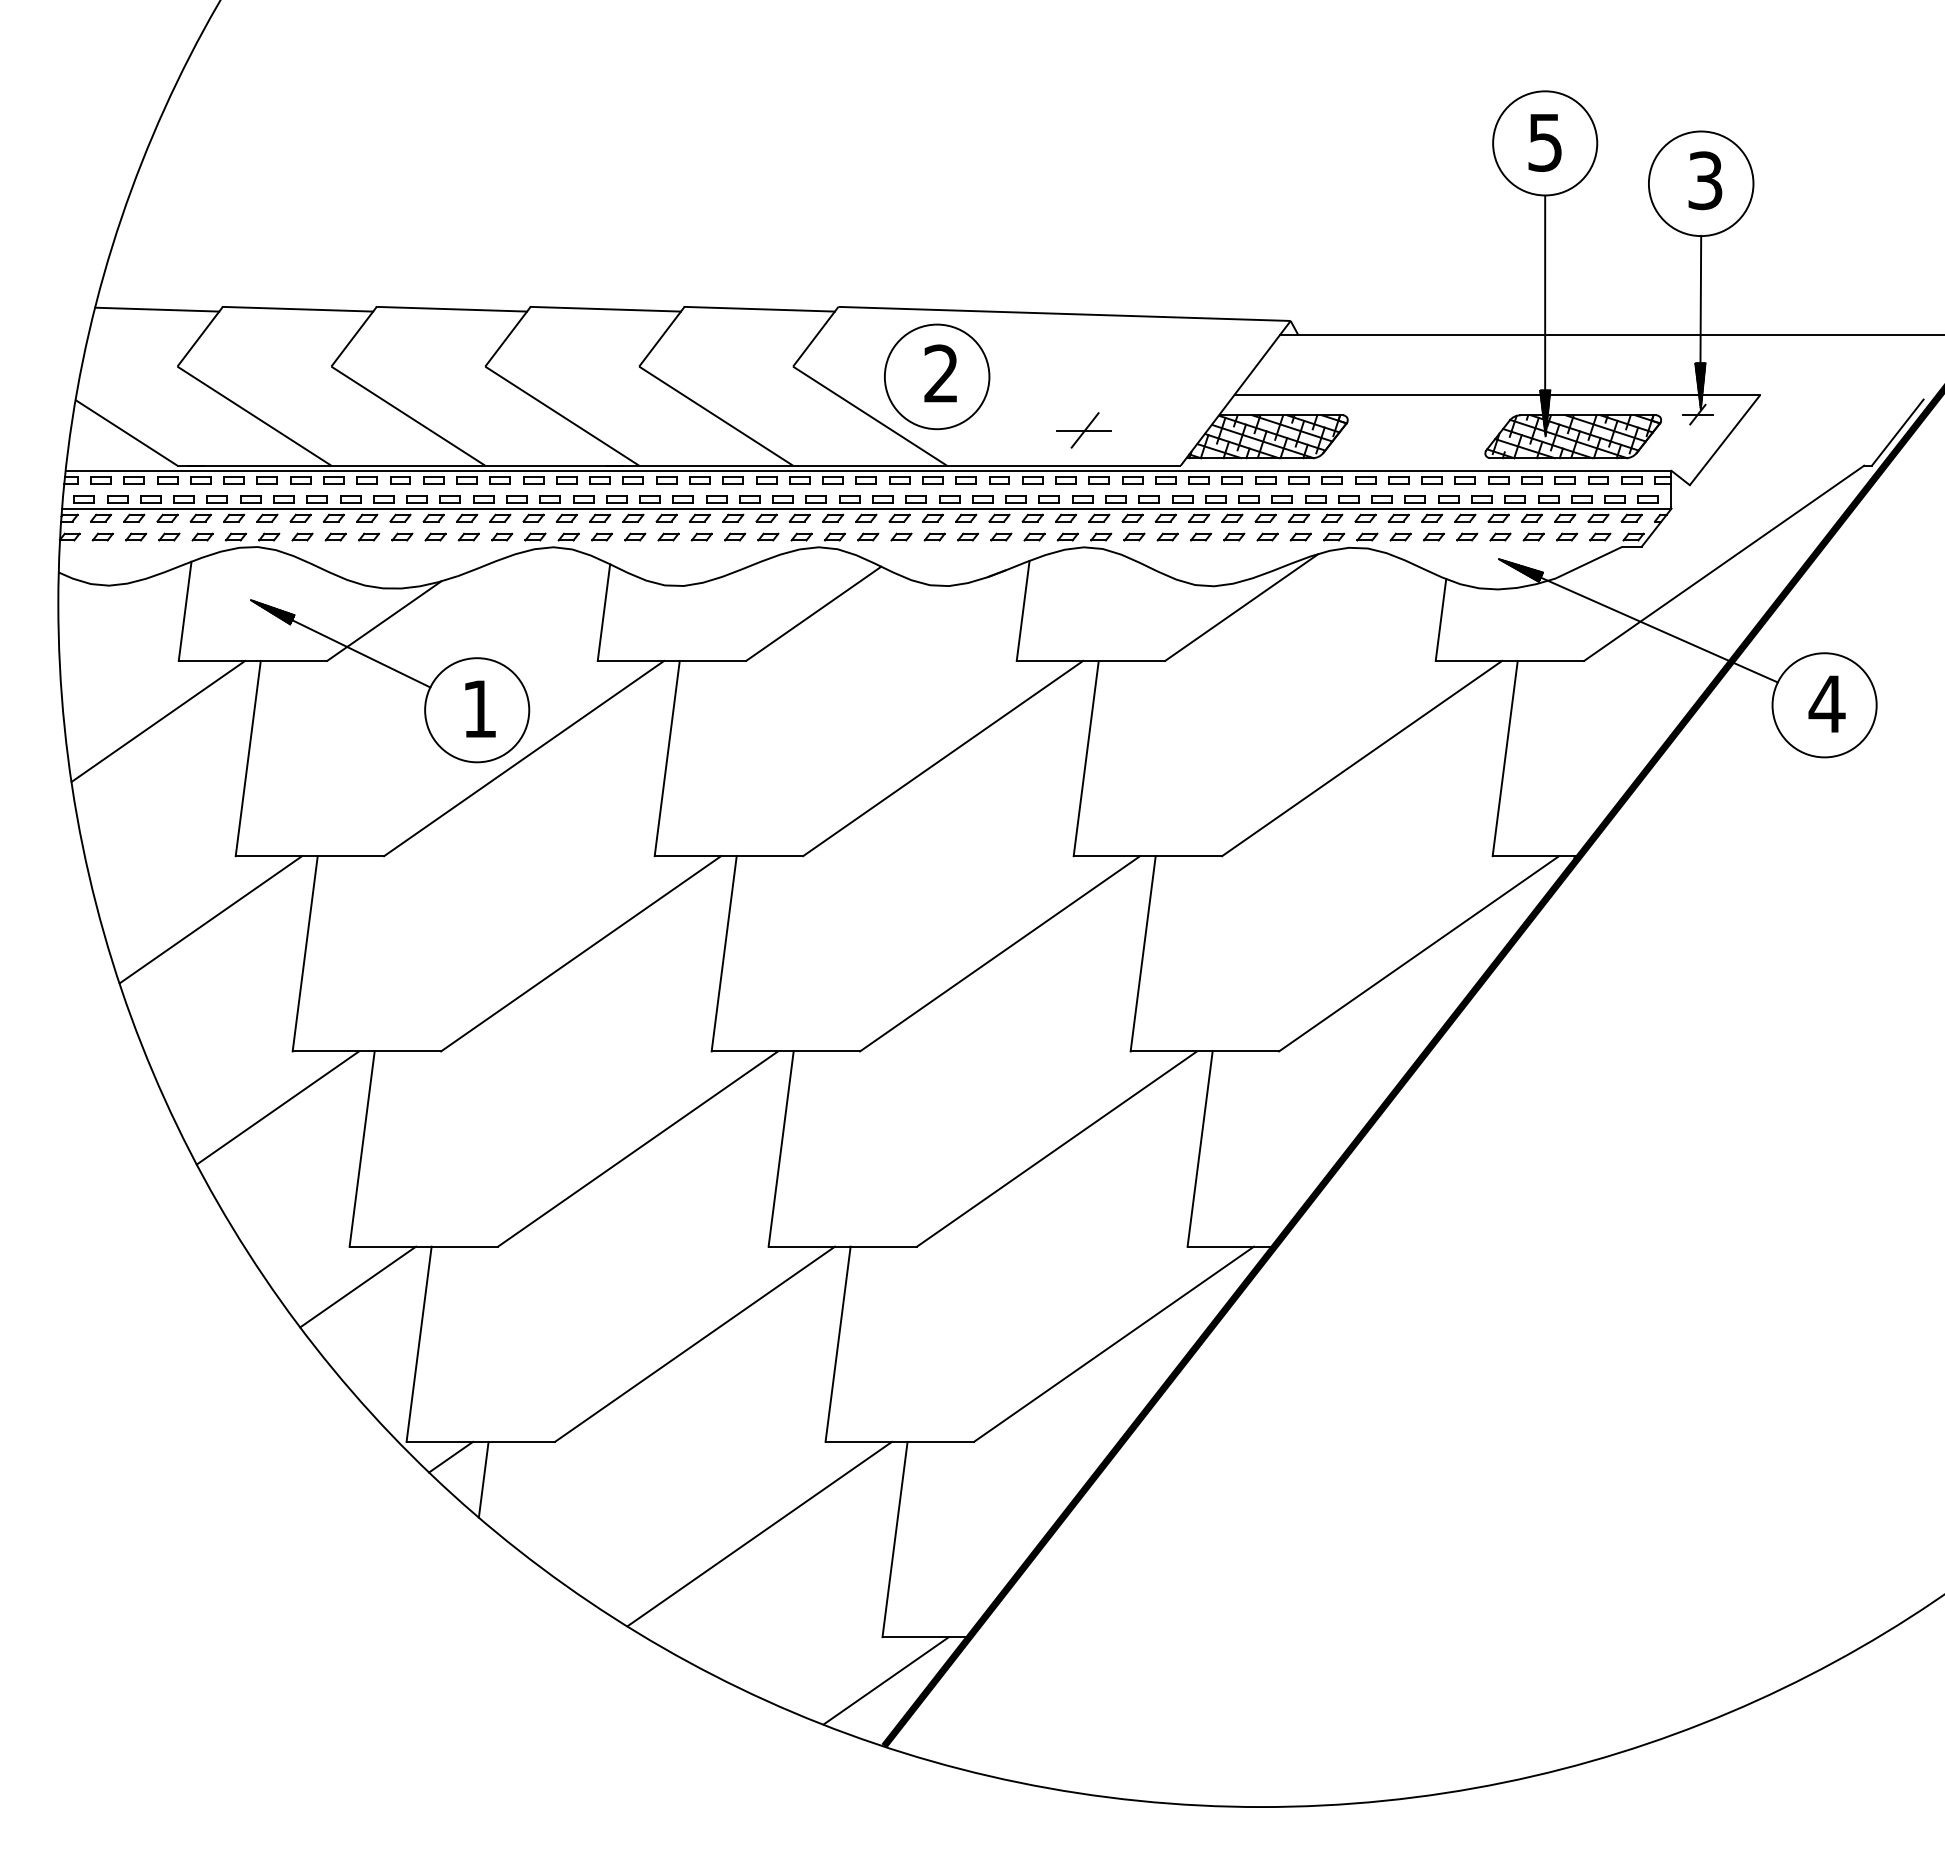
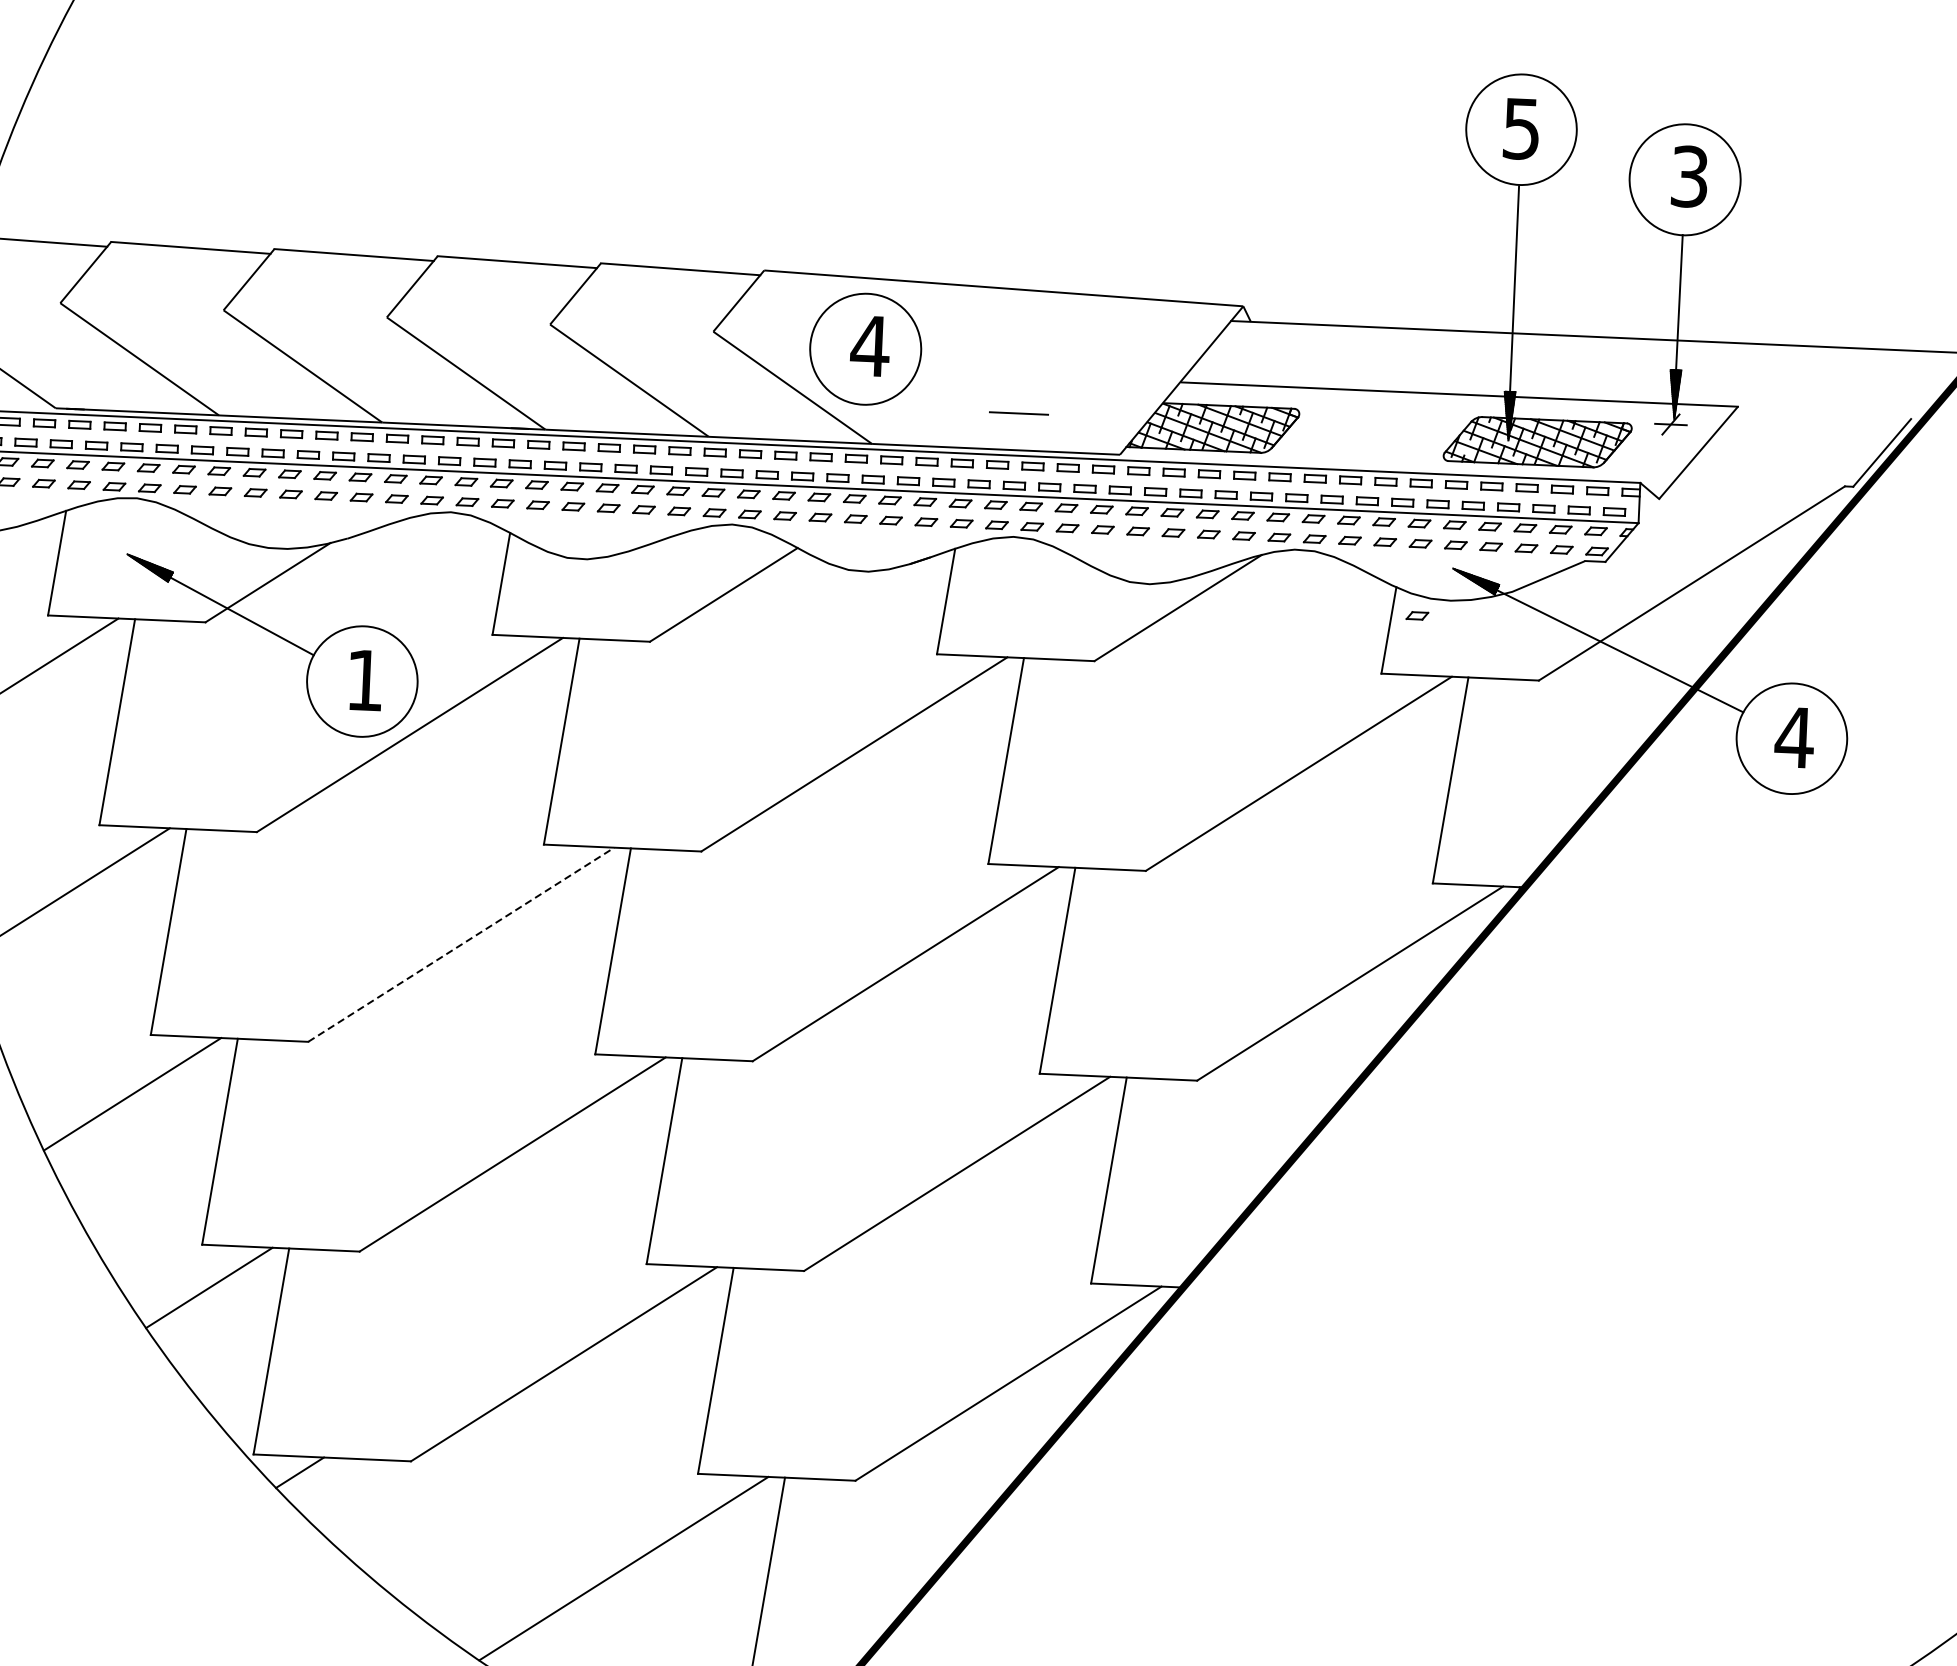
text: (940, 373) -> (869, 345), 2 -> 4
line: (1084, 430) -> (1019, 412), removed
part: (1467, 604) -> (1417, 615), added
line: (581, 953) -> (461, 944), solid -> dashed
line: (483, 1479) -> (333, 1497), removed

